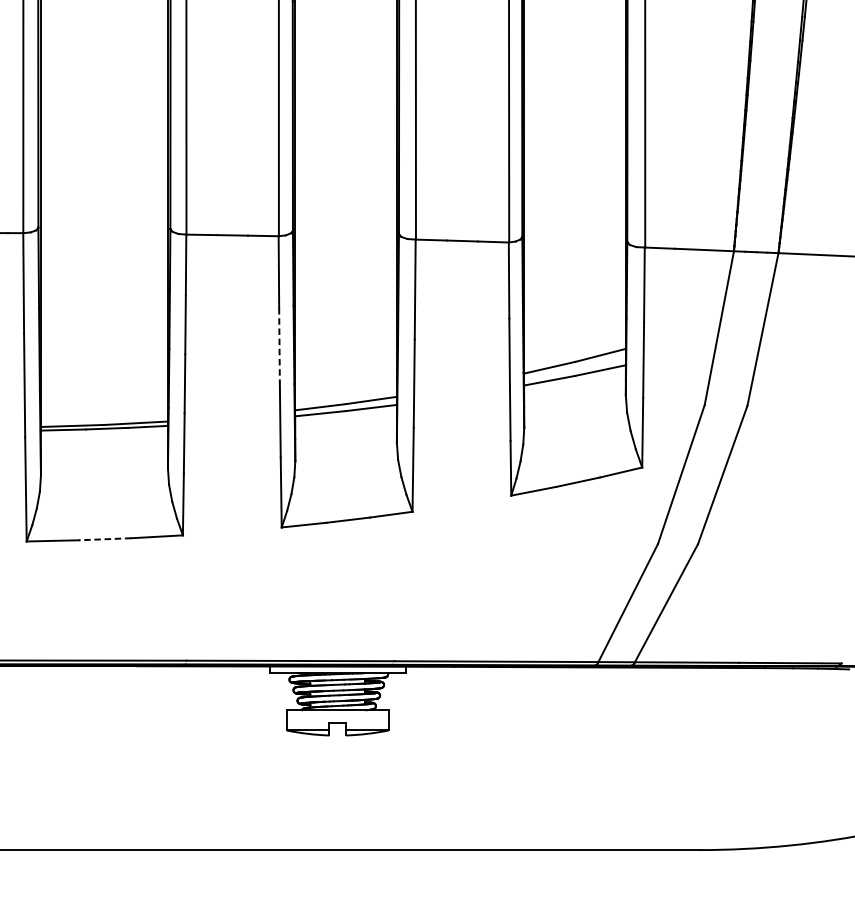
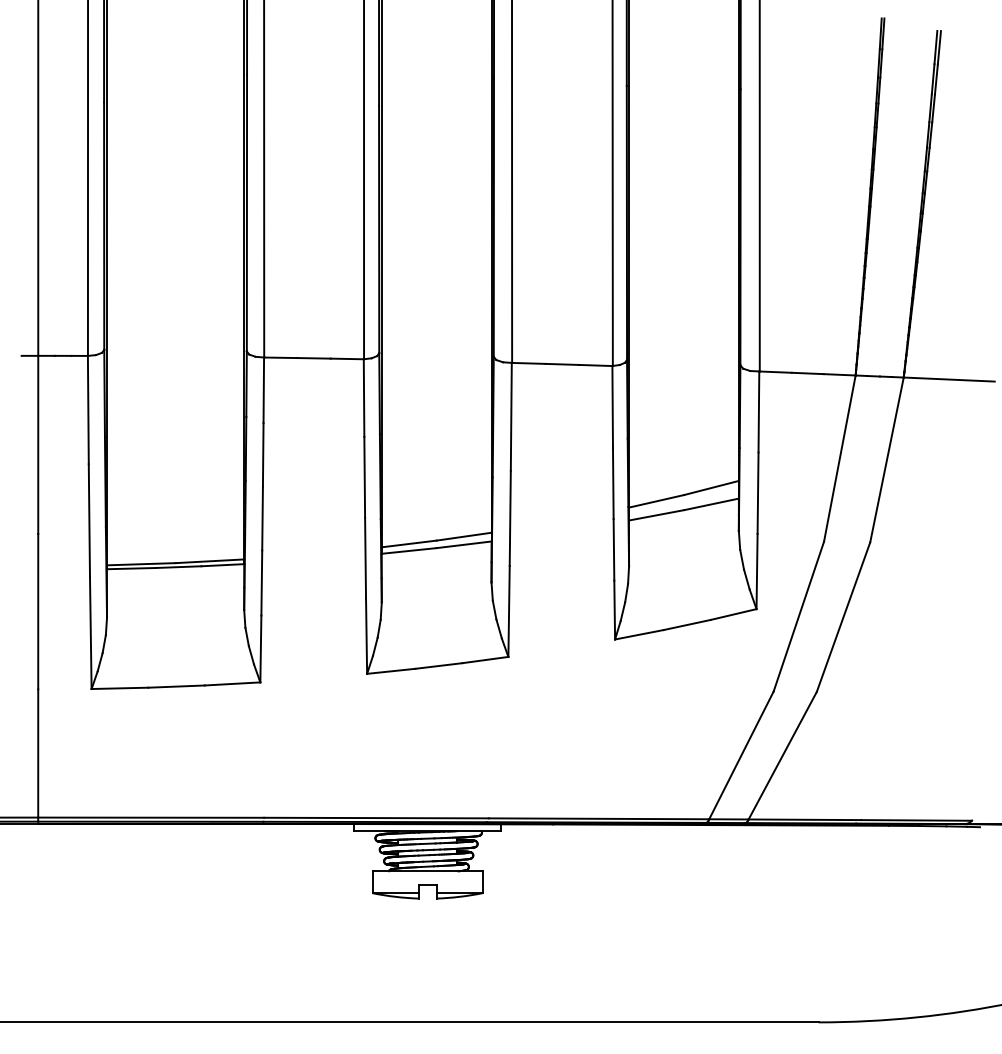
line: (279, 345) -> (364, 477), dashed -> solid
line: (105, 539) -> (176, 686), dashed -> solid

